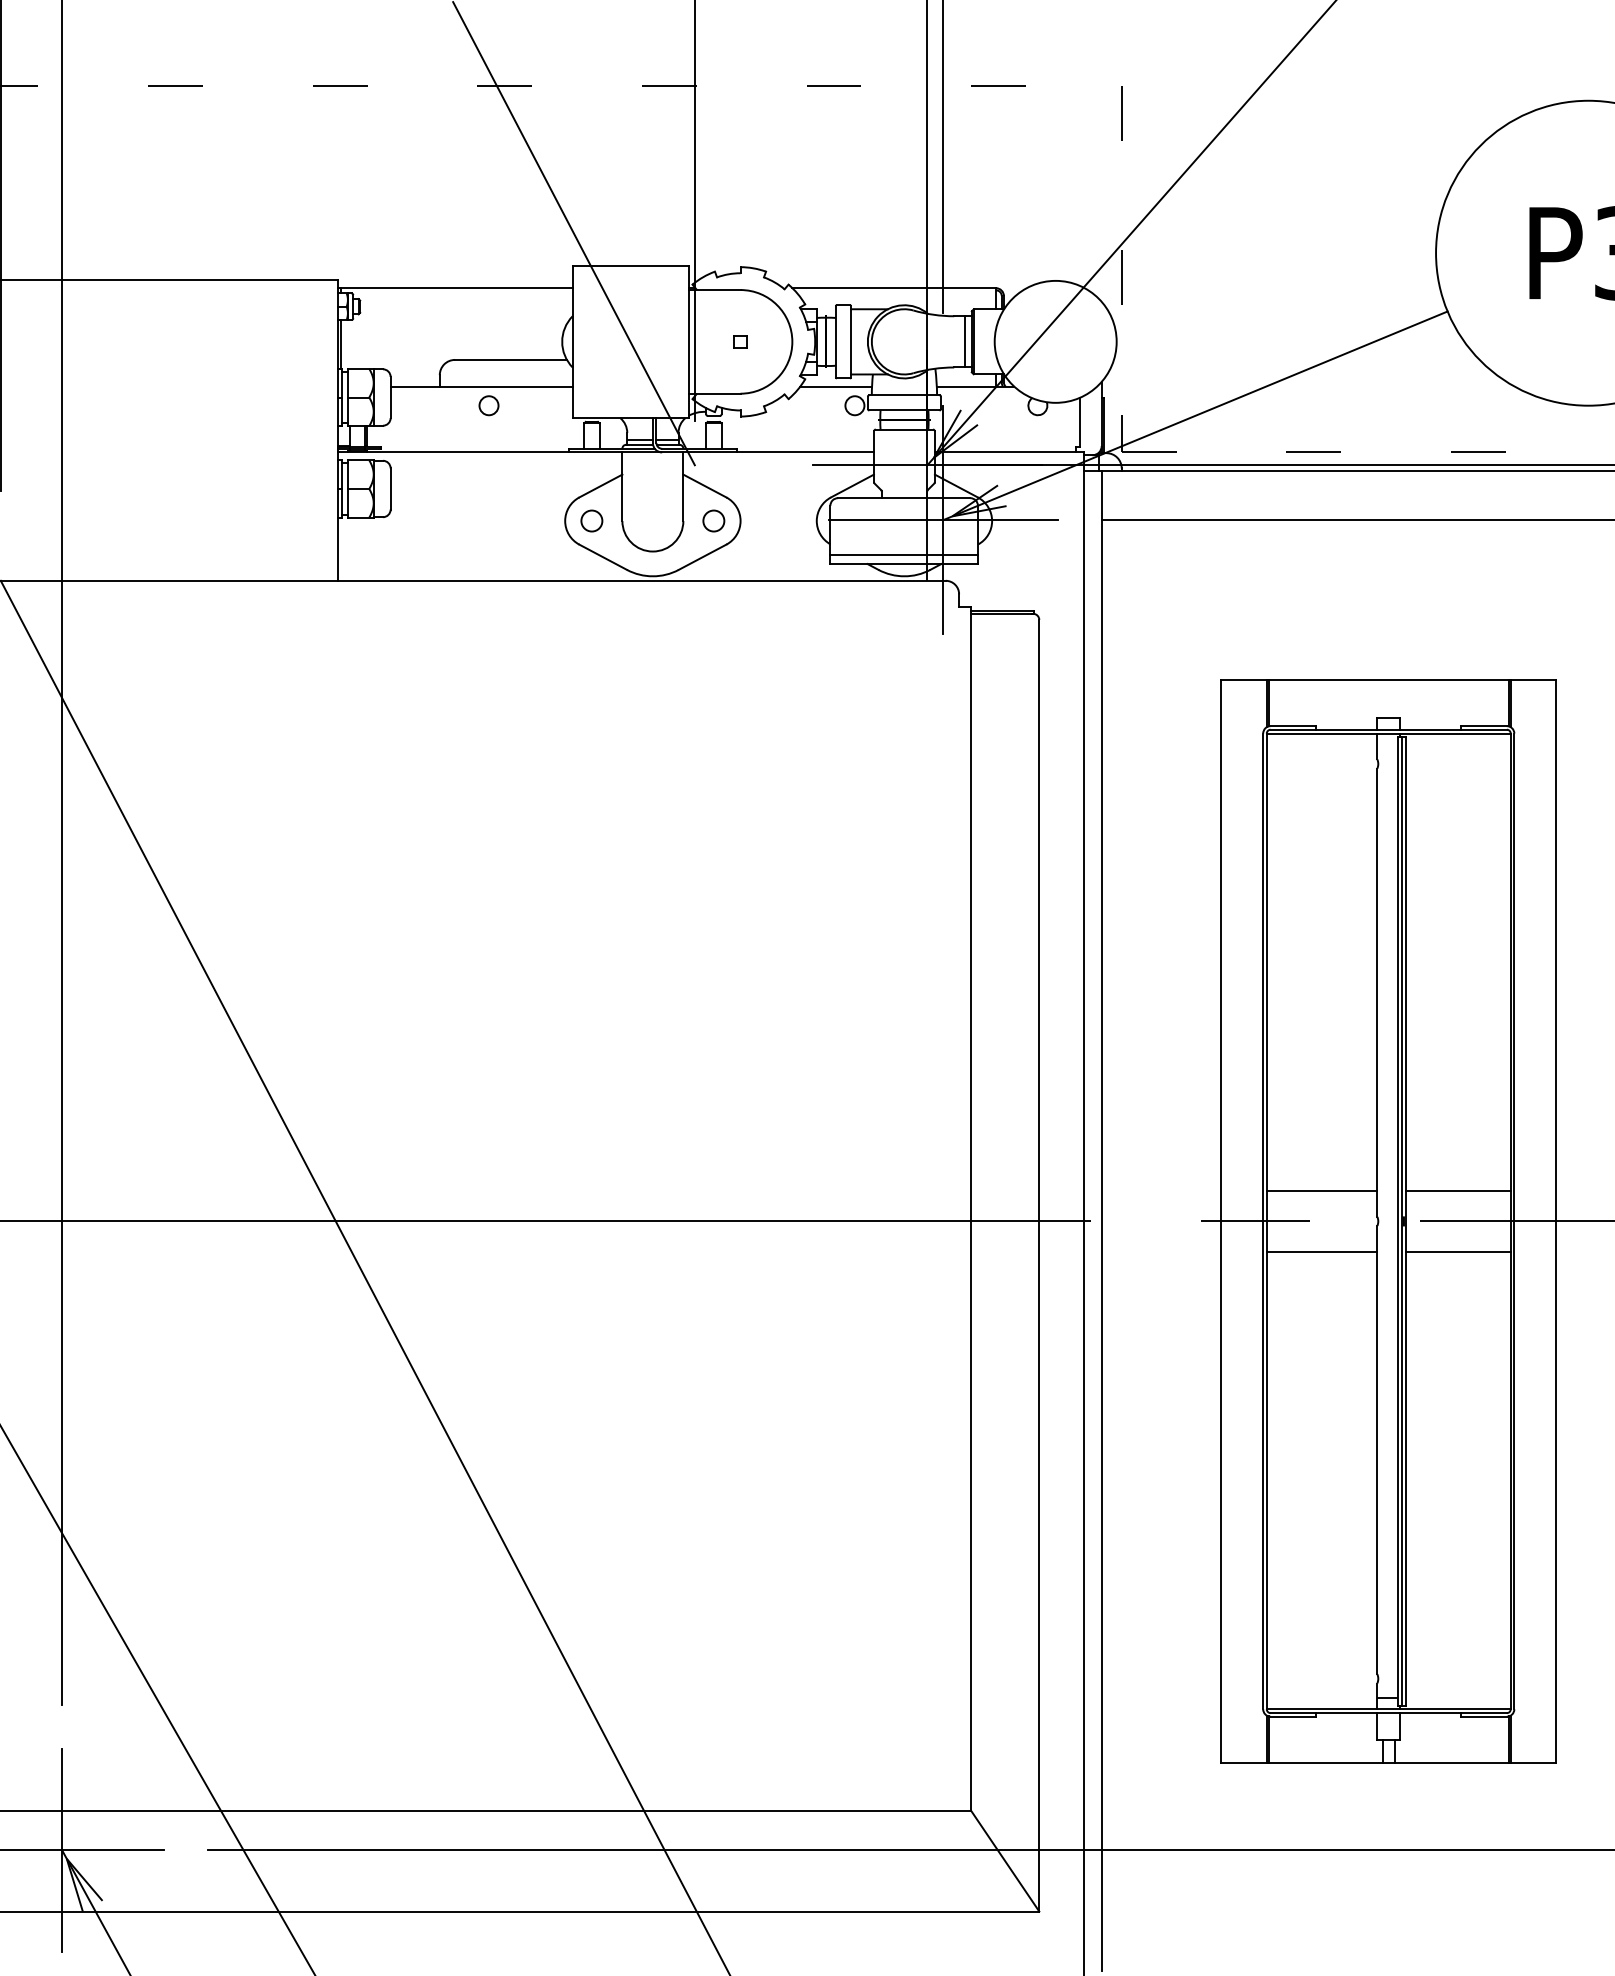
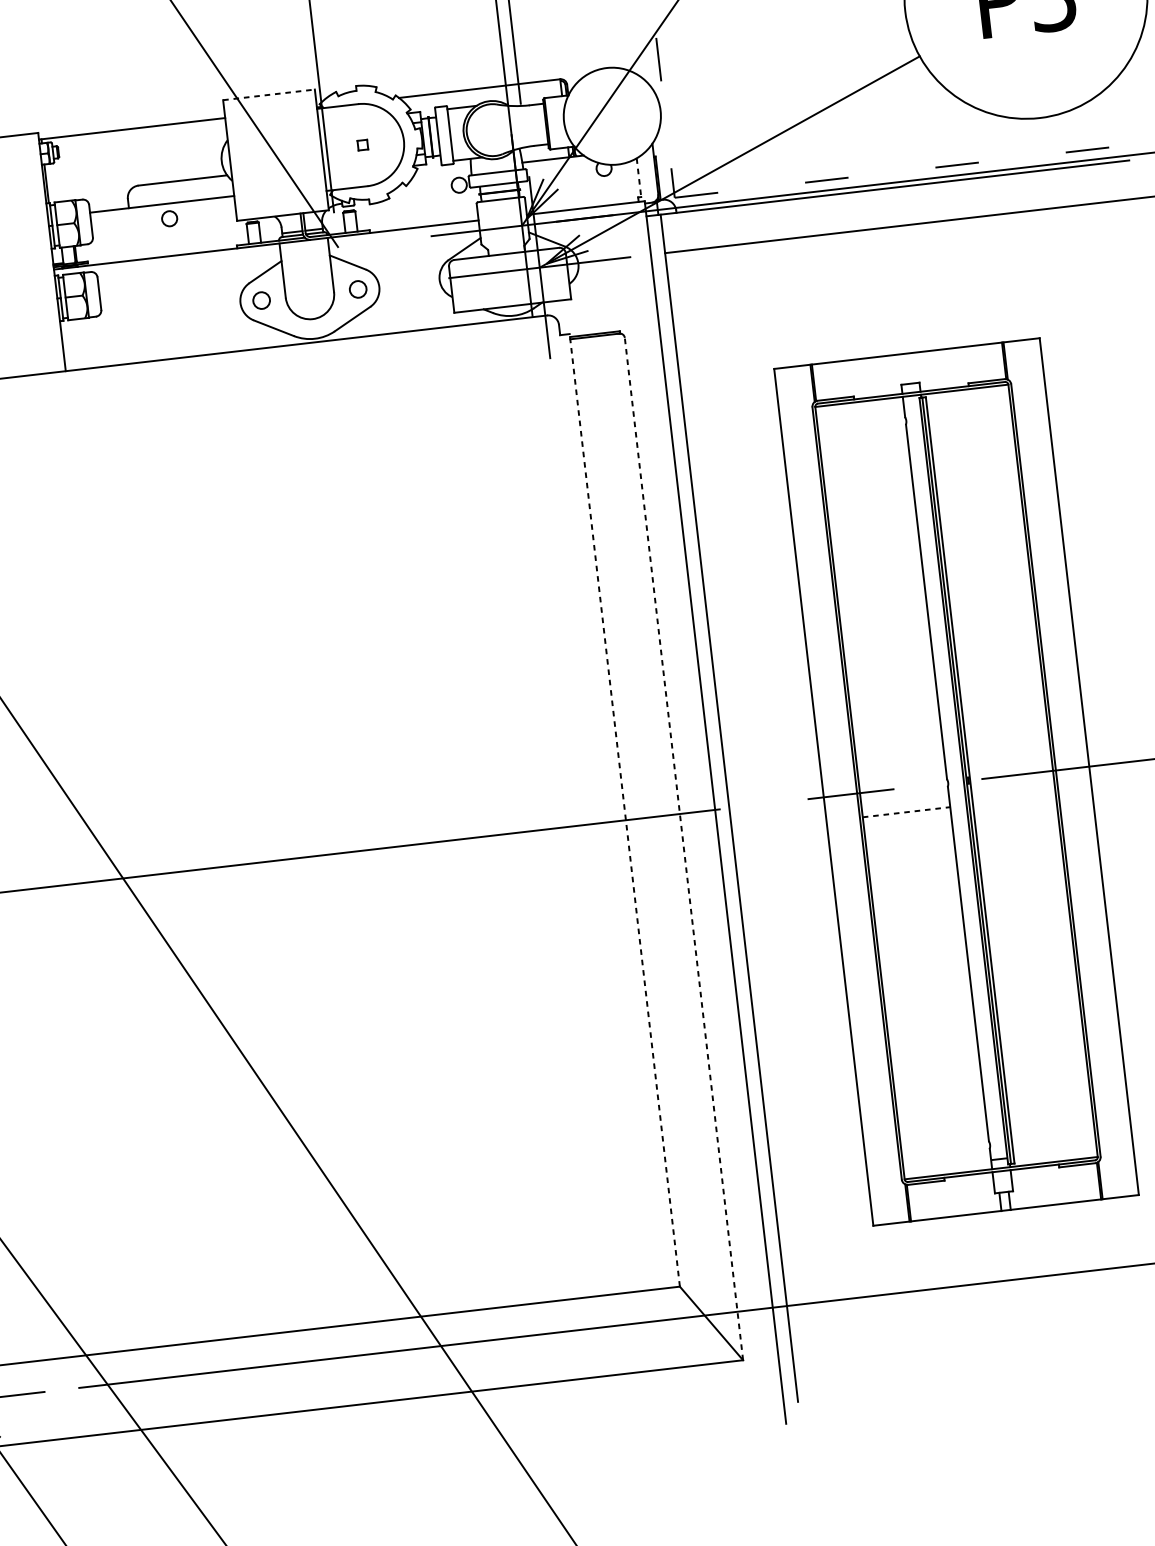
line: (630, 265) -> (268, 94), solid -> dashed
line: (965, 341) -> (540, 124), removed
line: (836, 386) -> (442, 171), removed
line: (1080, 422) -> (639, 177), solid -> dashed
line: (903, 555) -> (511, 299), removed
line: (1321, 1190) -> (900, 763), removed
line: (1458, 1190) -> (1008, 751), removed
line: (971, 1208) -> (625, 809), solid -> dashed
line: (1322, 1251) -> (906, 811), solid -> dashed
line: (1458, 1251) -> (1014, 799), removed
line: (1039, 1265) -> (684, 848), solid -> dashed

